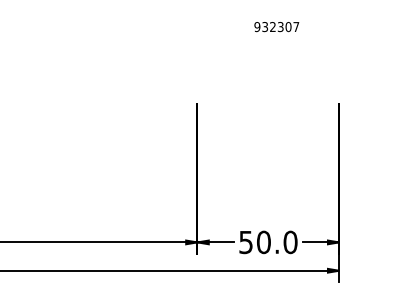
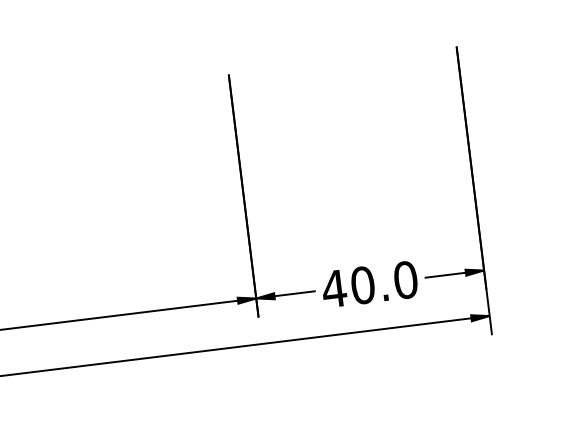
text: (245, 242) -> (333, 289), 50.0 -> 40.0

